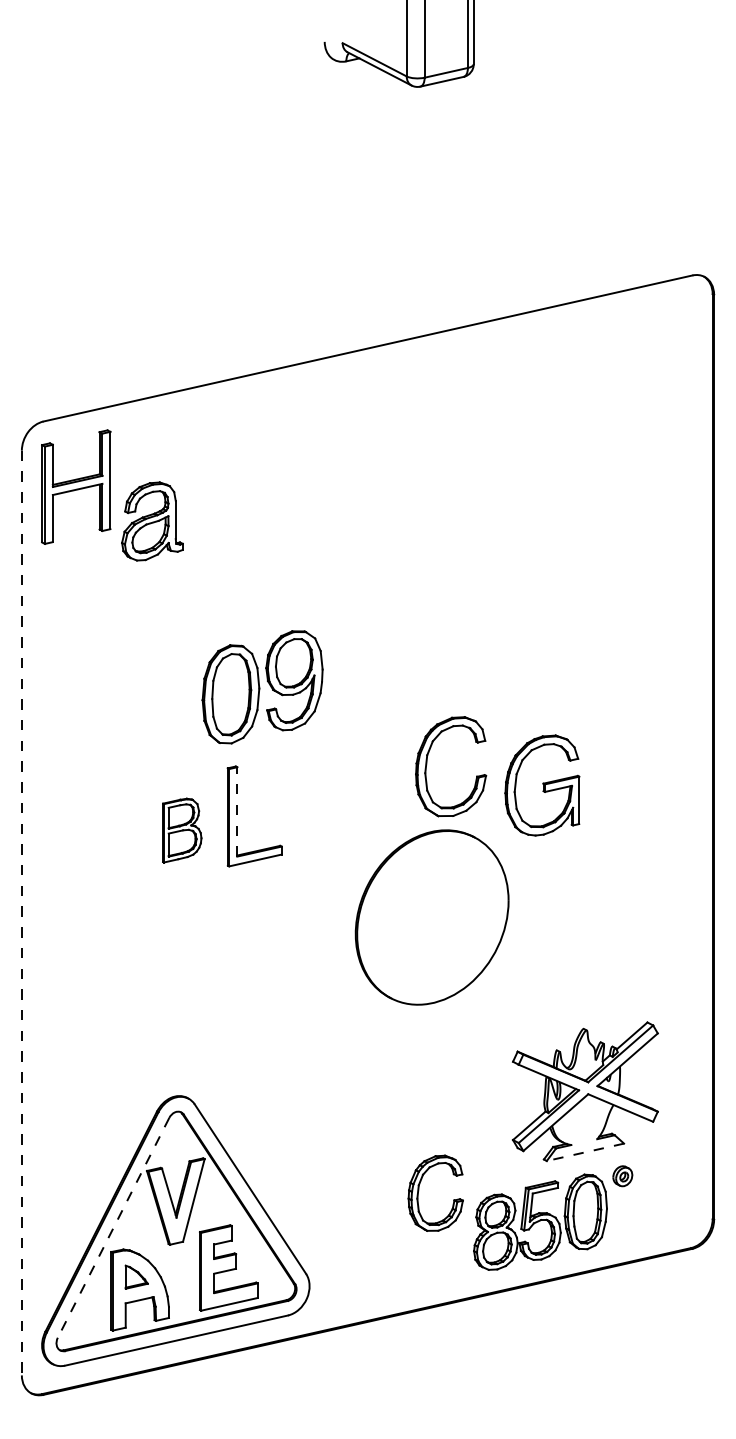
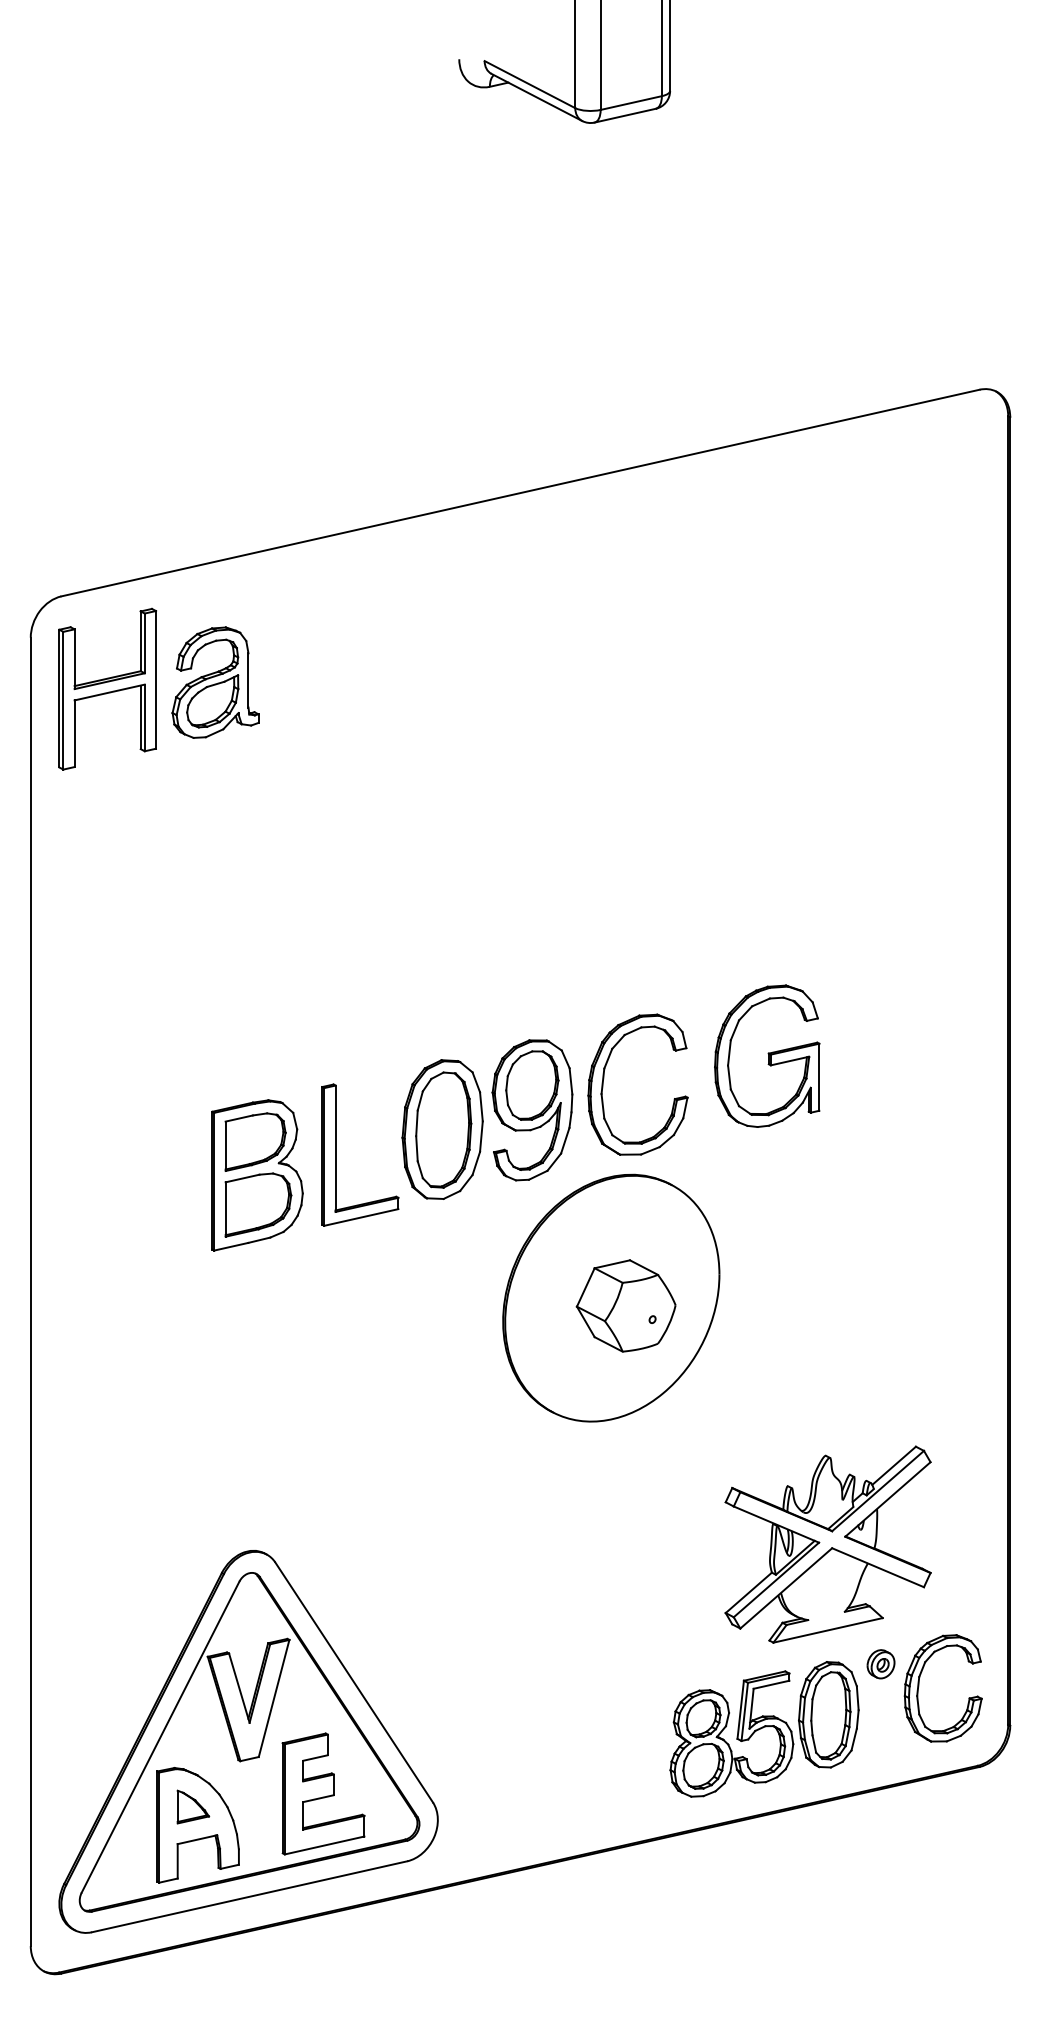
part: (152, 521) -> (215, 682), moved
part: (262, 687) -> (487, 1119), moved
part: (542, 785) -> (767, 1056), moved
line: (237, 811) -> (335, 1148), dashed -> solid
part: (182, 830) -> (258, 1175), size x1.67
line: (21, 913) -> (30, 1292), dashed -> solid
part: (442, 922) -> (625, 1305), added
line: (585, 1152) -> (828, 1630), dashed -> solid
part: (419, 1190) -> (920, 1684), moved
line: (113, 1228) -> (160, 1738), dashed -> solid

